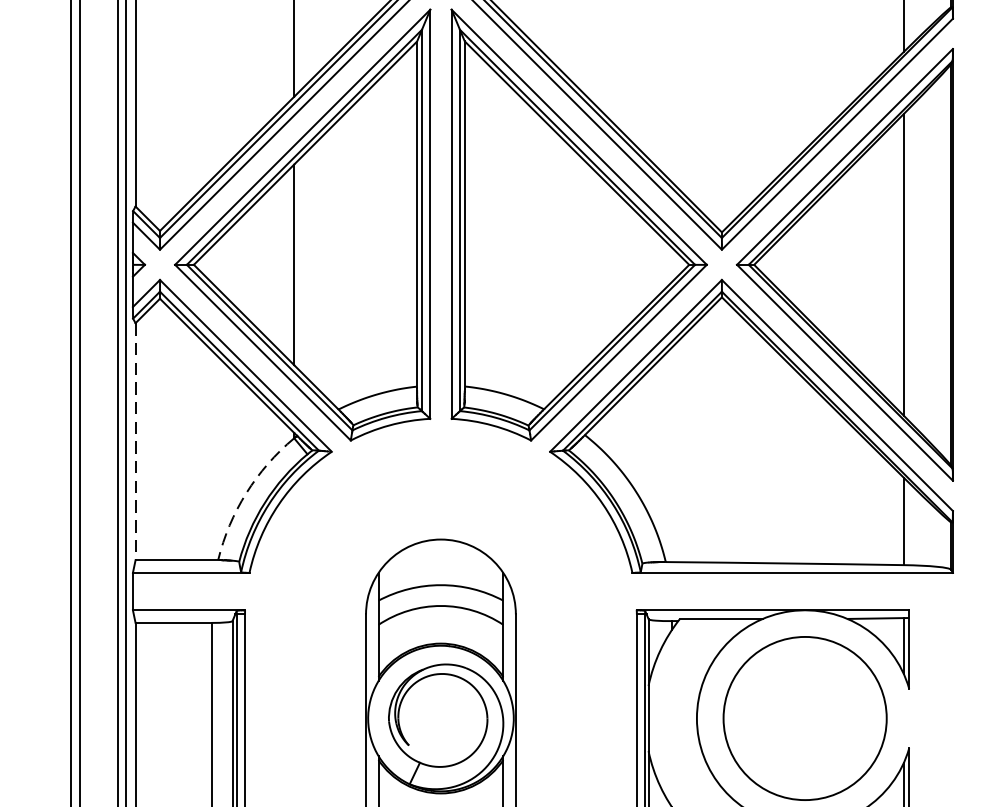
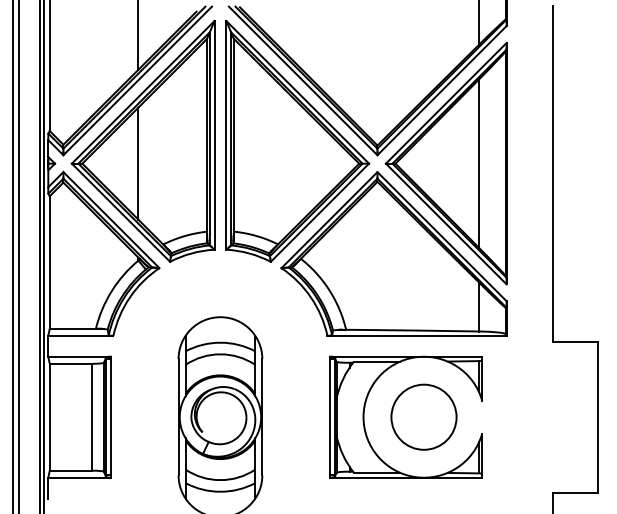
line: (135, 443) -> (49, 263), dashed -> solid
arc: (246, 493) -> (111, 291), dashed -> solid
circle: (804, 717) -> (423, 416), size x0.71

